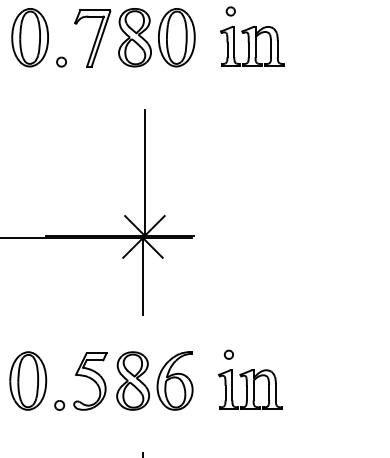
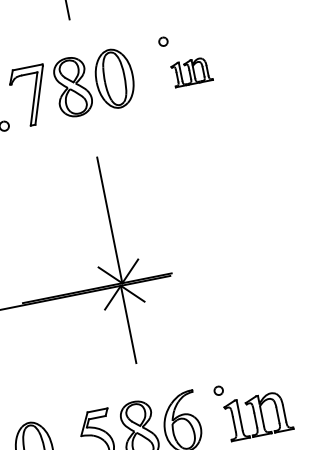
part: (252, 45) -> (191, 71), size x0.6
part: (228, 354) -> (218, 390), moved

